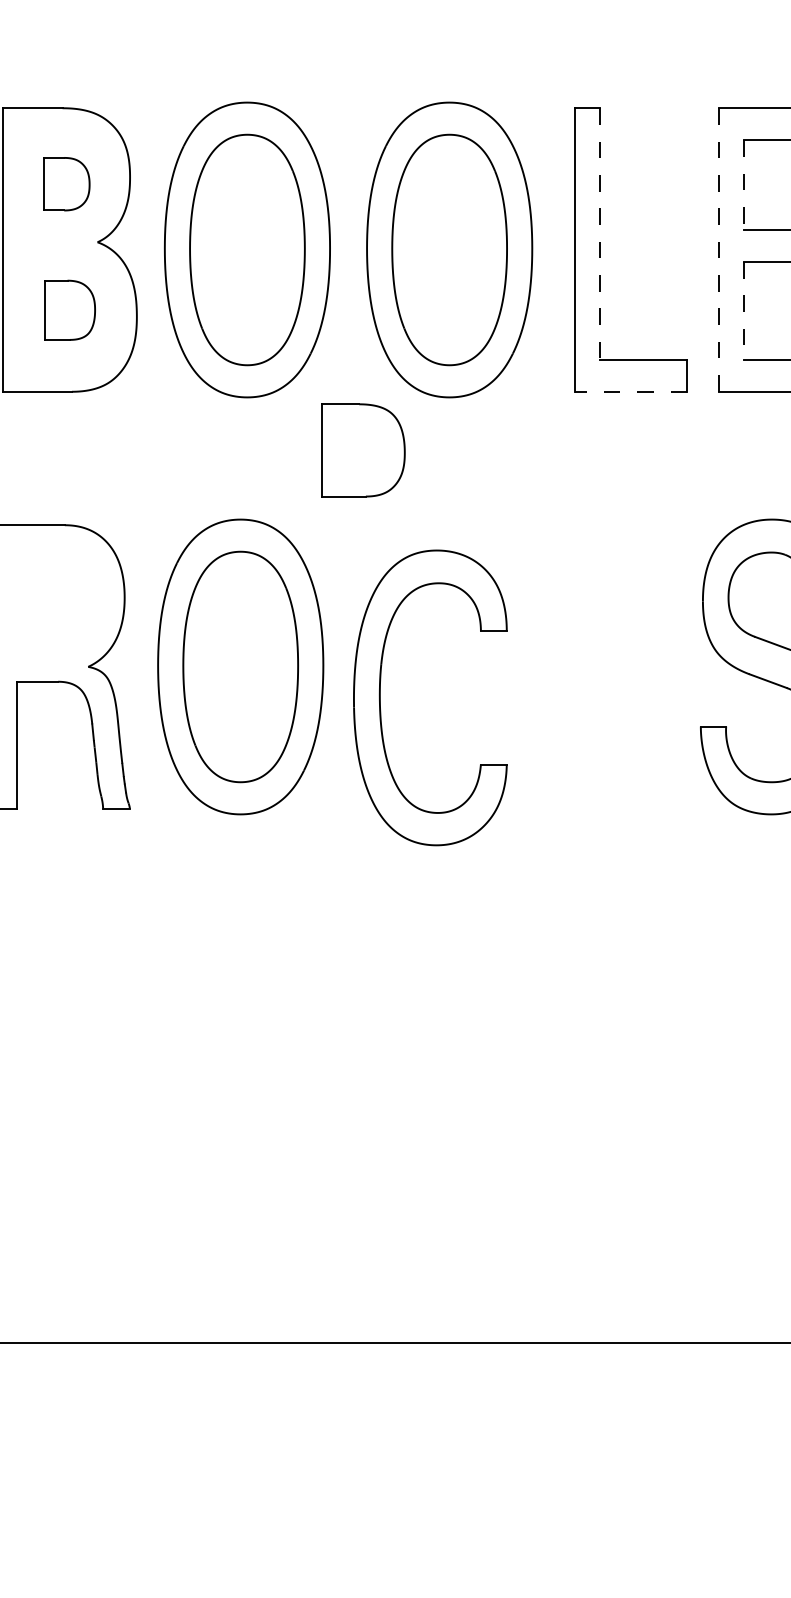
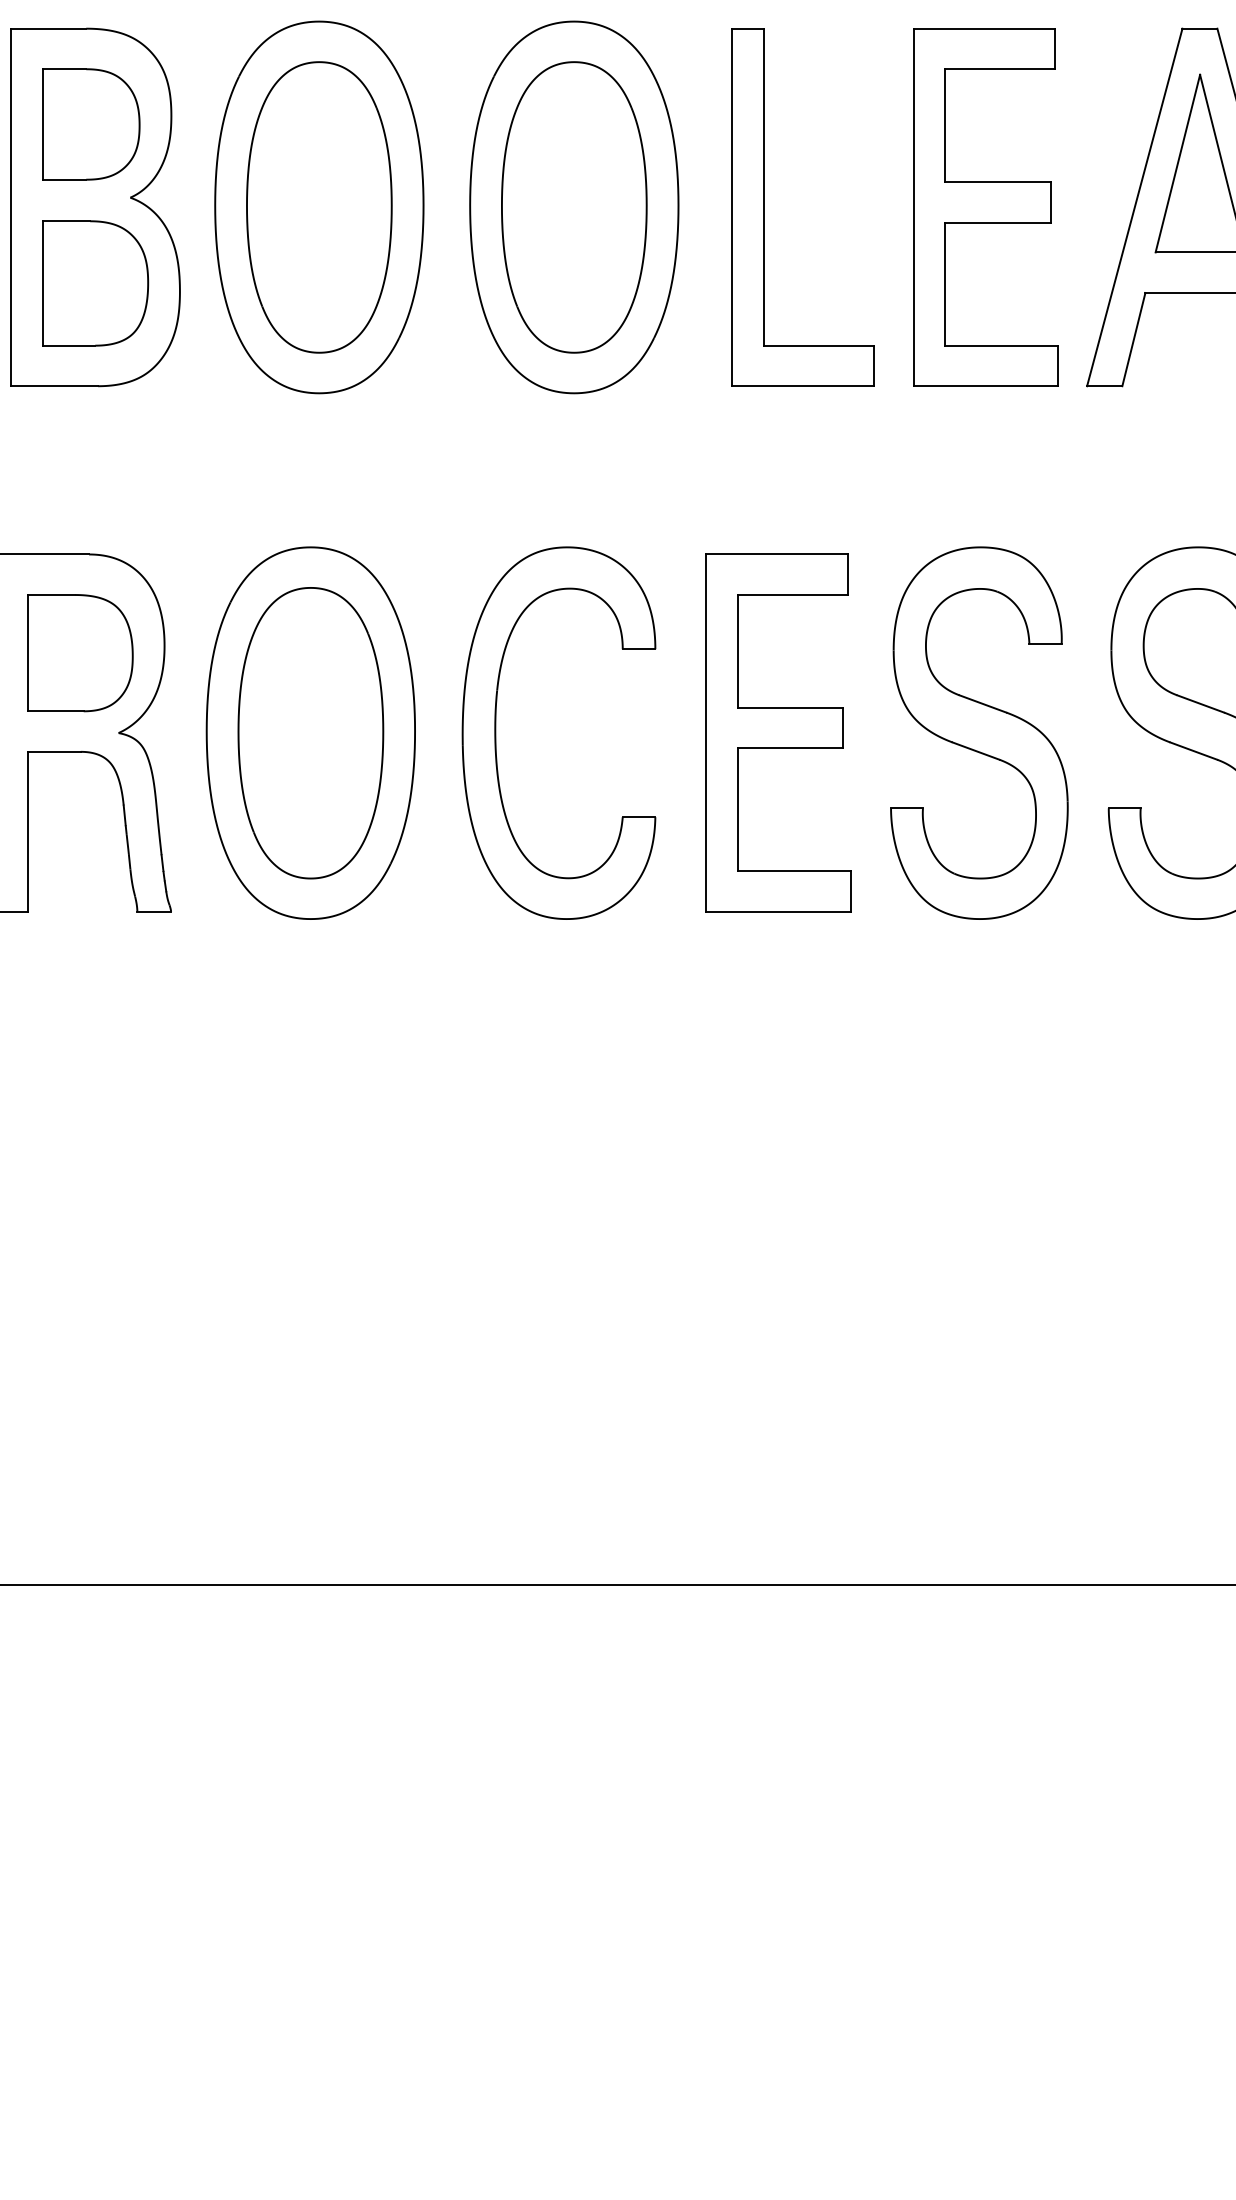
part: (66, 184) -> (91, 124), size x1.67
line: (744, 185) -> (945, 126), dashed -> solid
line: (600, 234) -> (764, 187), dashed -> solid
line: (718, 250) -> (913, 207), dashed -> solid
part: (69, 310) -> (95, 283), size x1.67
line: (744, 311) -> (945, 284), dashed -> solid
line: (631, 392) -> (803, 386), dashed -> solid
part: (363, 450) -> (80, 653), moved
part: (611, 666) -> (778, 732), added
part: (380, 697) -> (496, 732), moved

